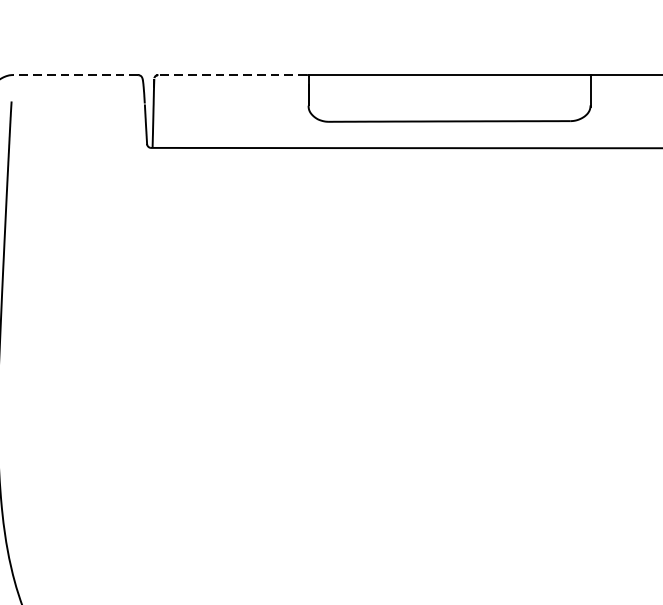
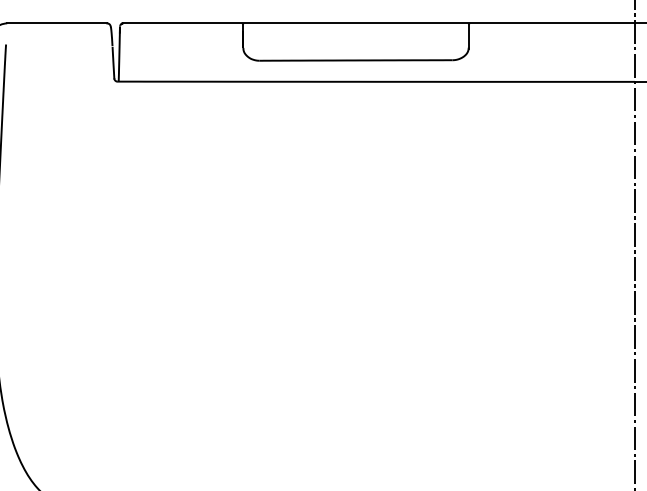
line: (74, 75) -> (56, 23), dashed -> solid
line: (232, 75) -> (182, 23), dashed -> solid

